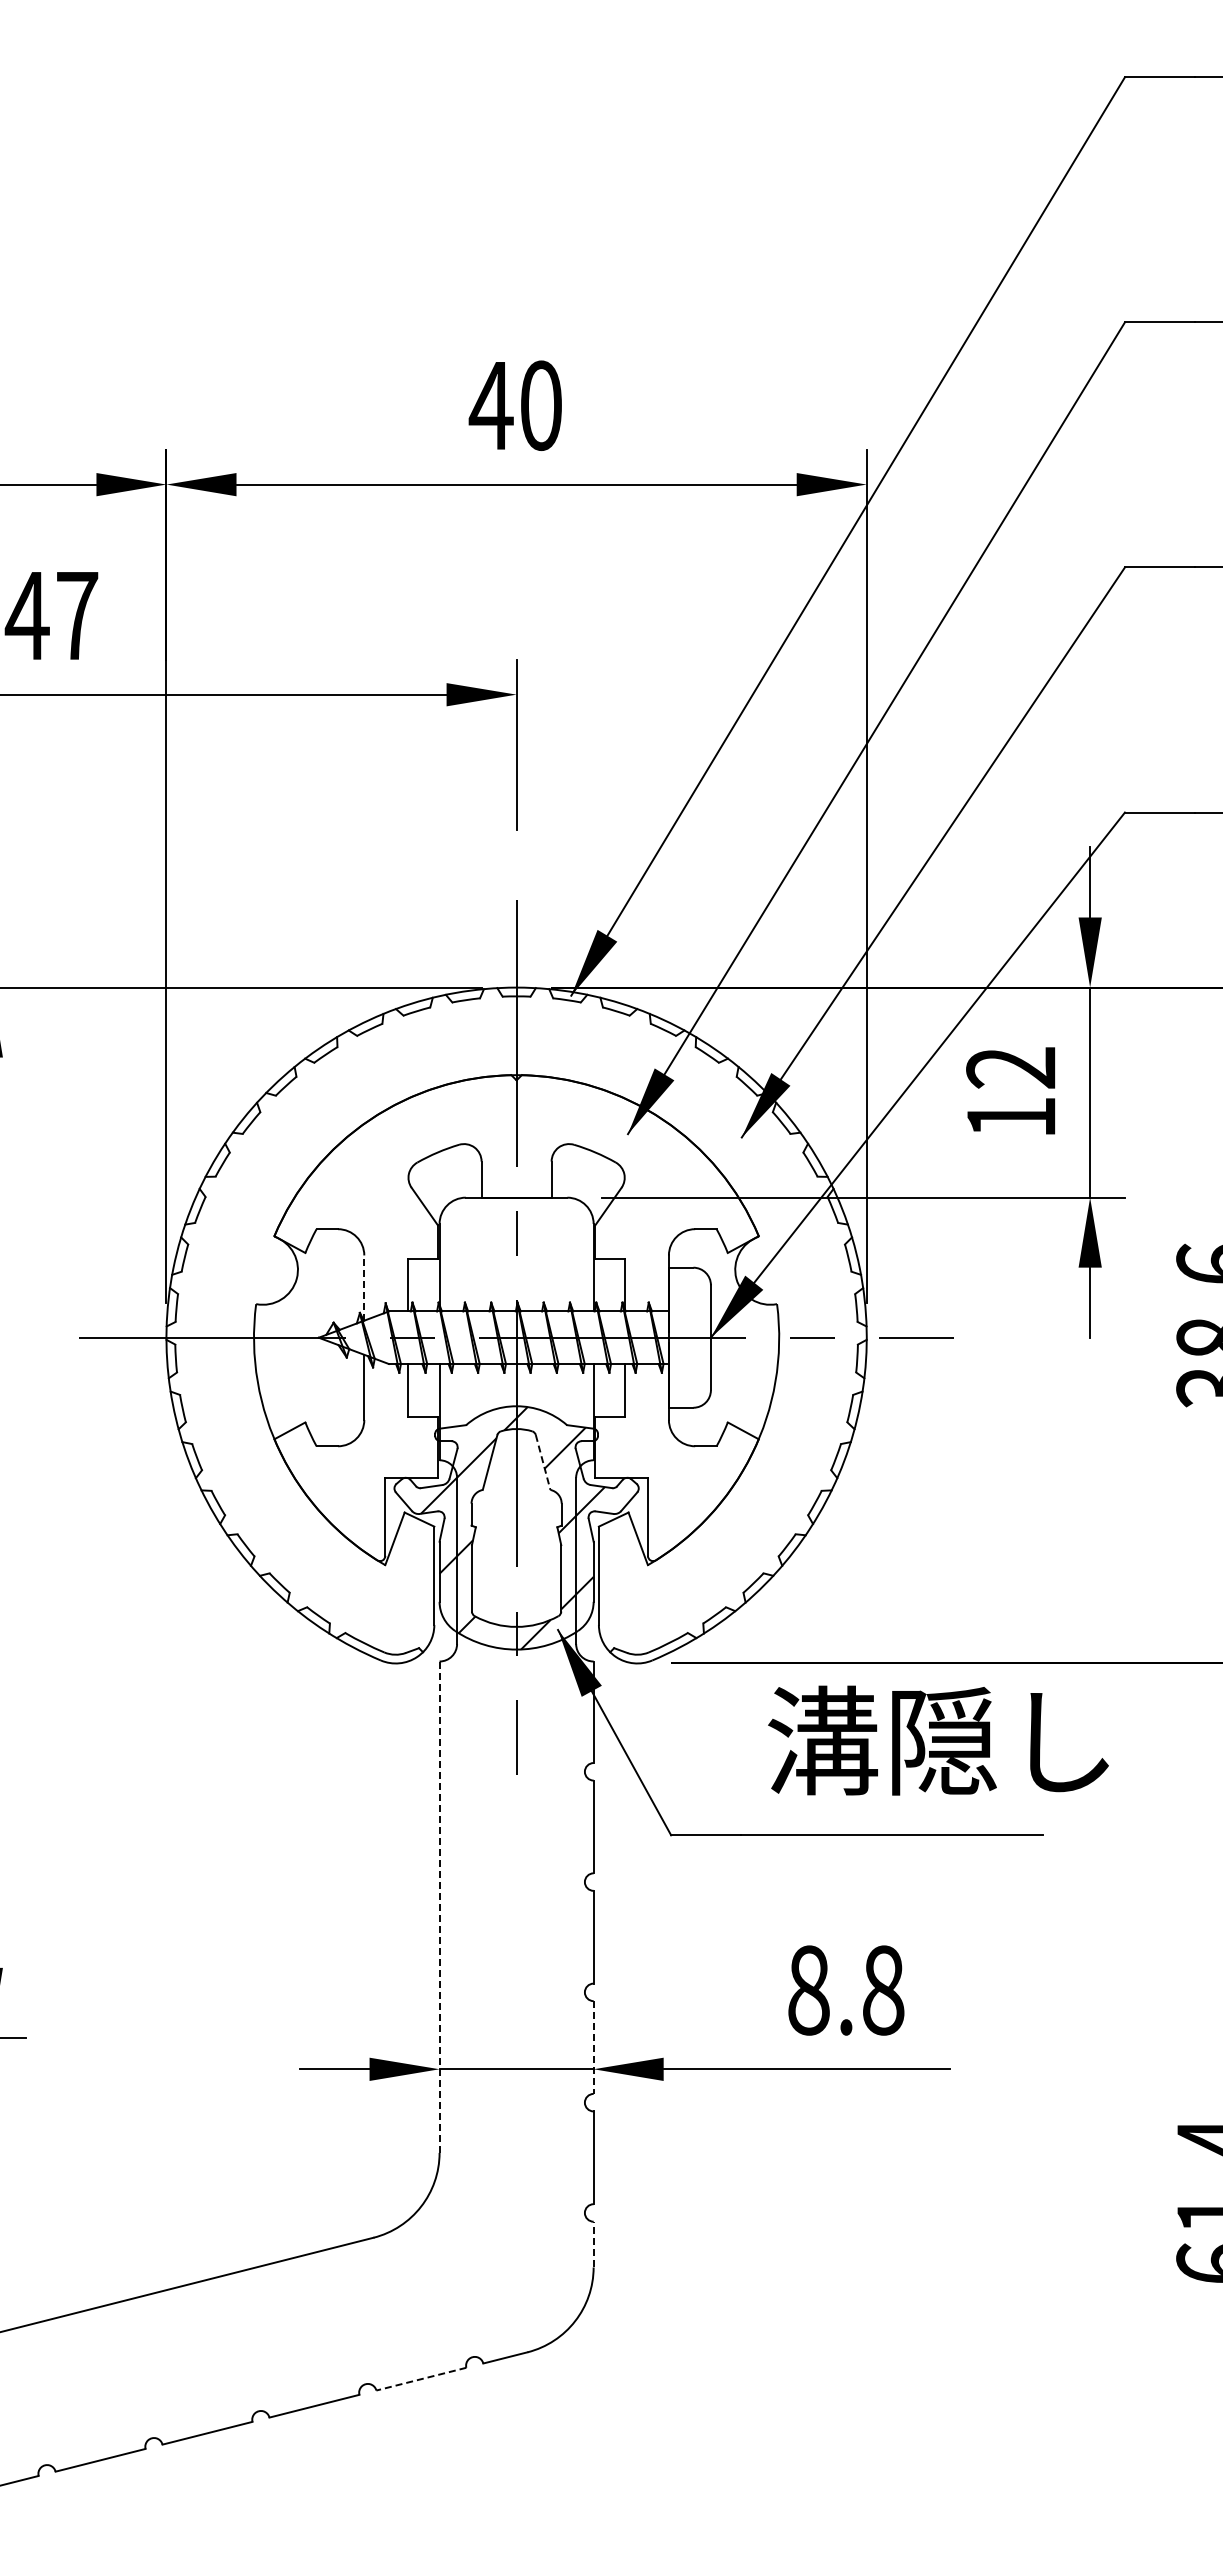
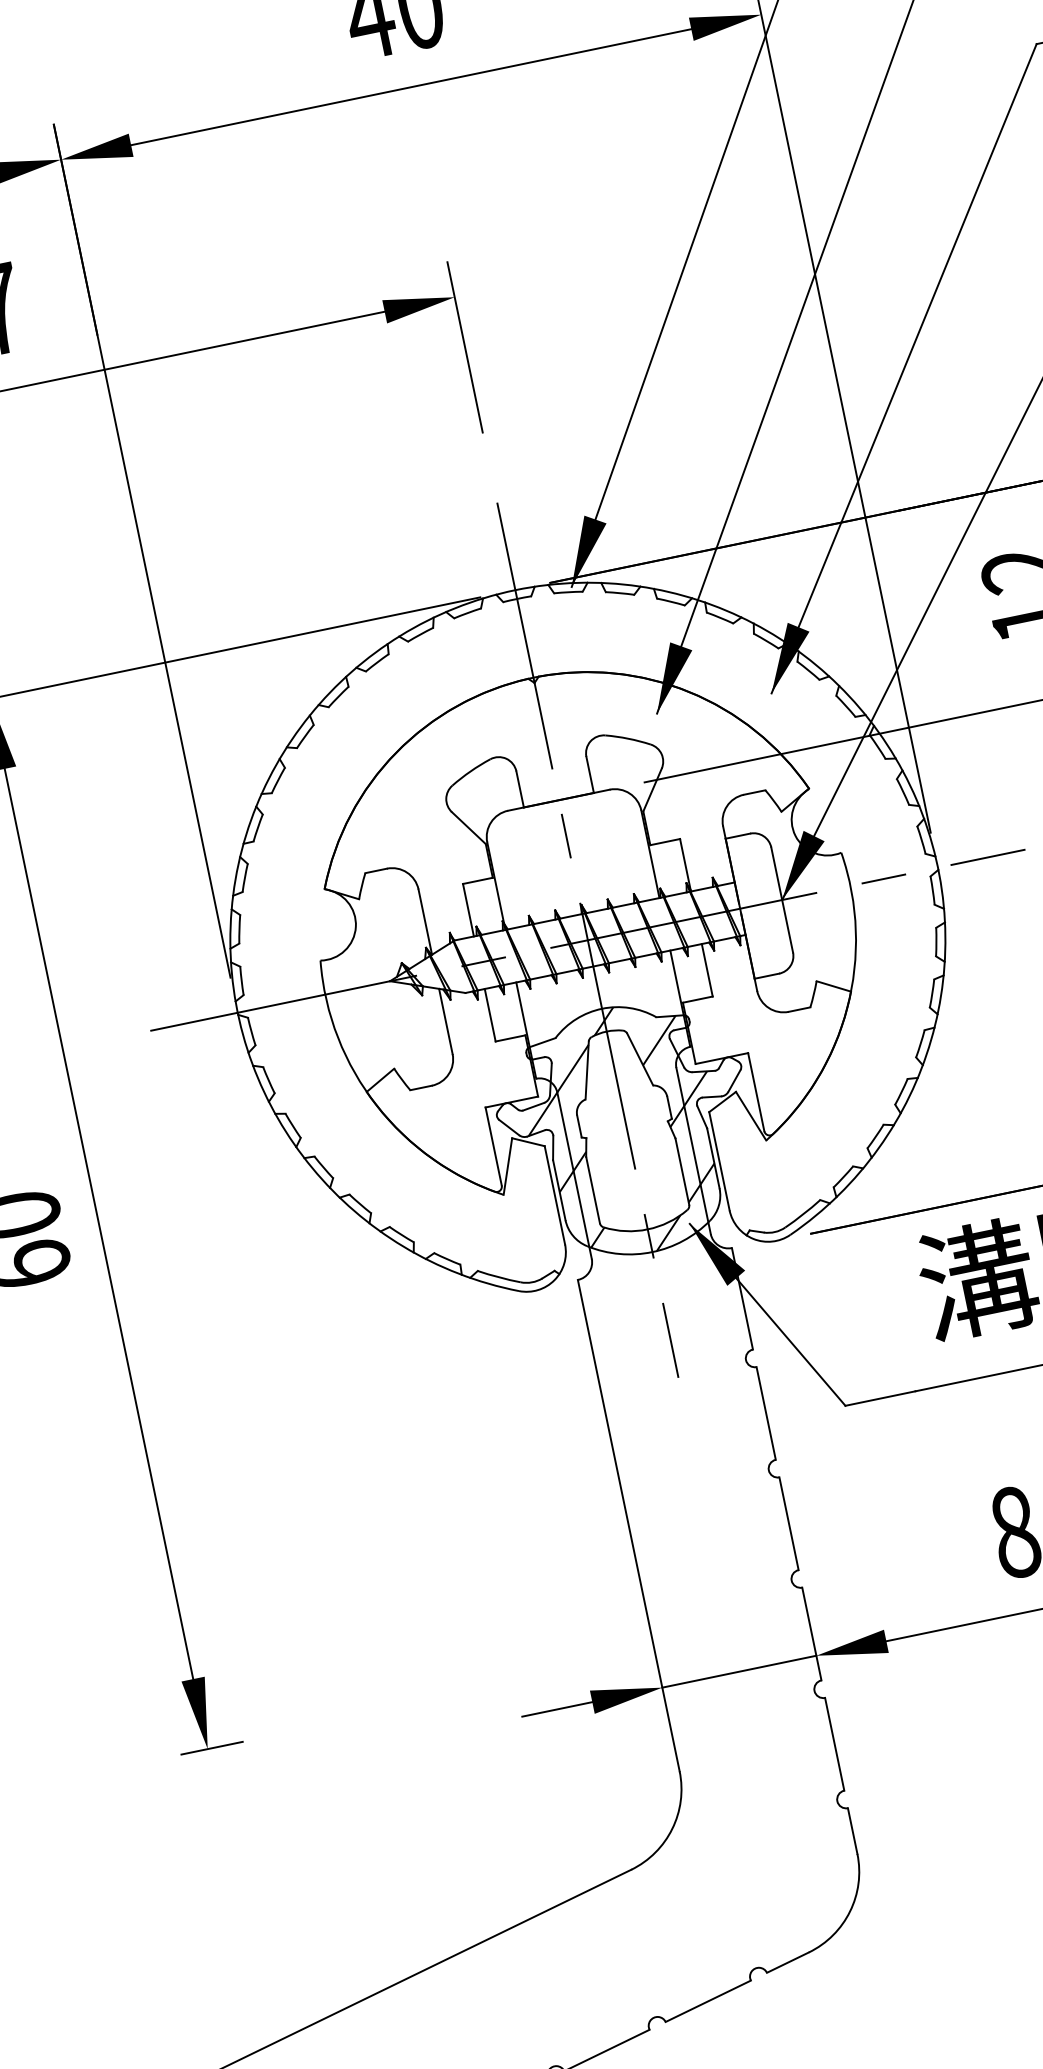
line: (364, 1288) -> (425, 922), dashed -> solid
line: (543, 1462) -> (640, 1059), dashed -> solid
line: (439, 1907) -> (628, 1525), dashed -> solid
line: (593, 2048) -> (811, 1635), dashed -> solid
line: (593, 2244) -> (852, 1831), dashed -> solid
line: (420, 2379) -> (707, 2001), dashed -> solid

